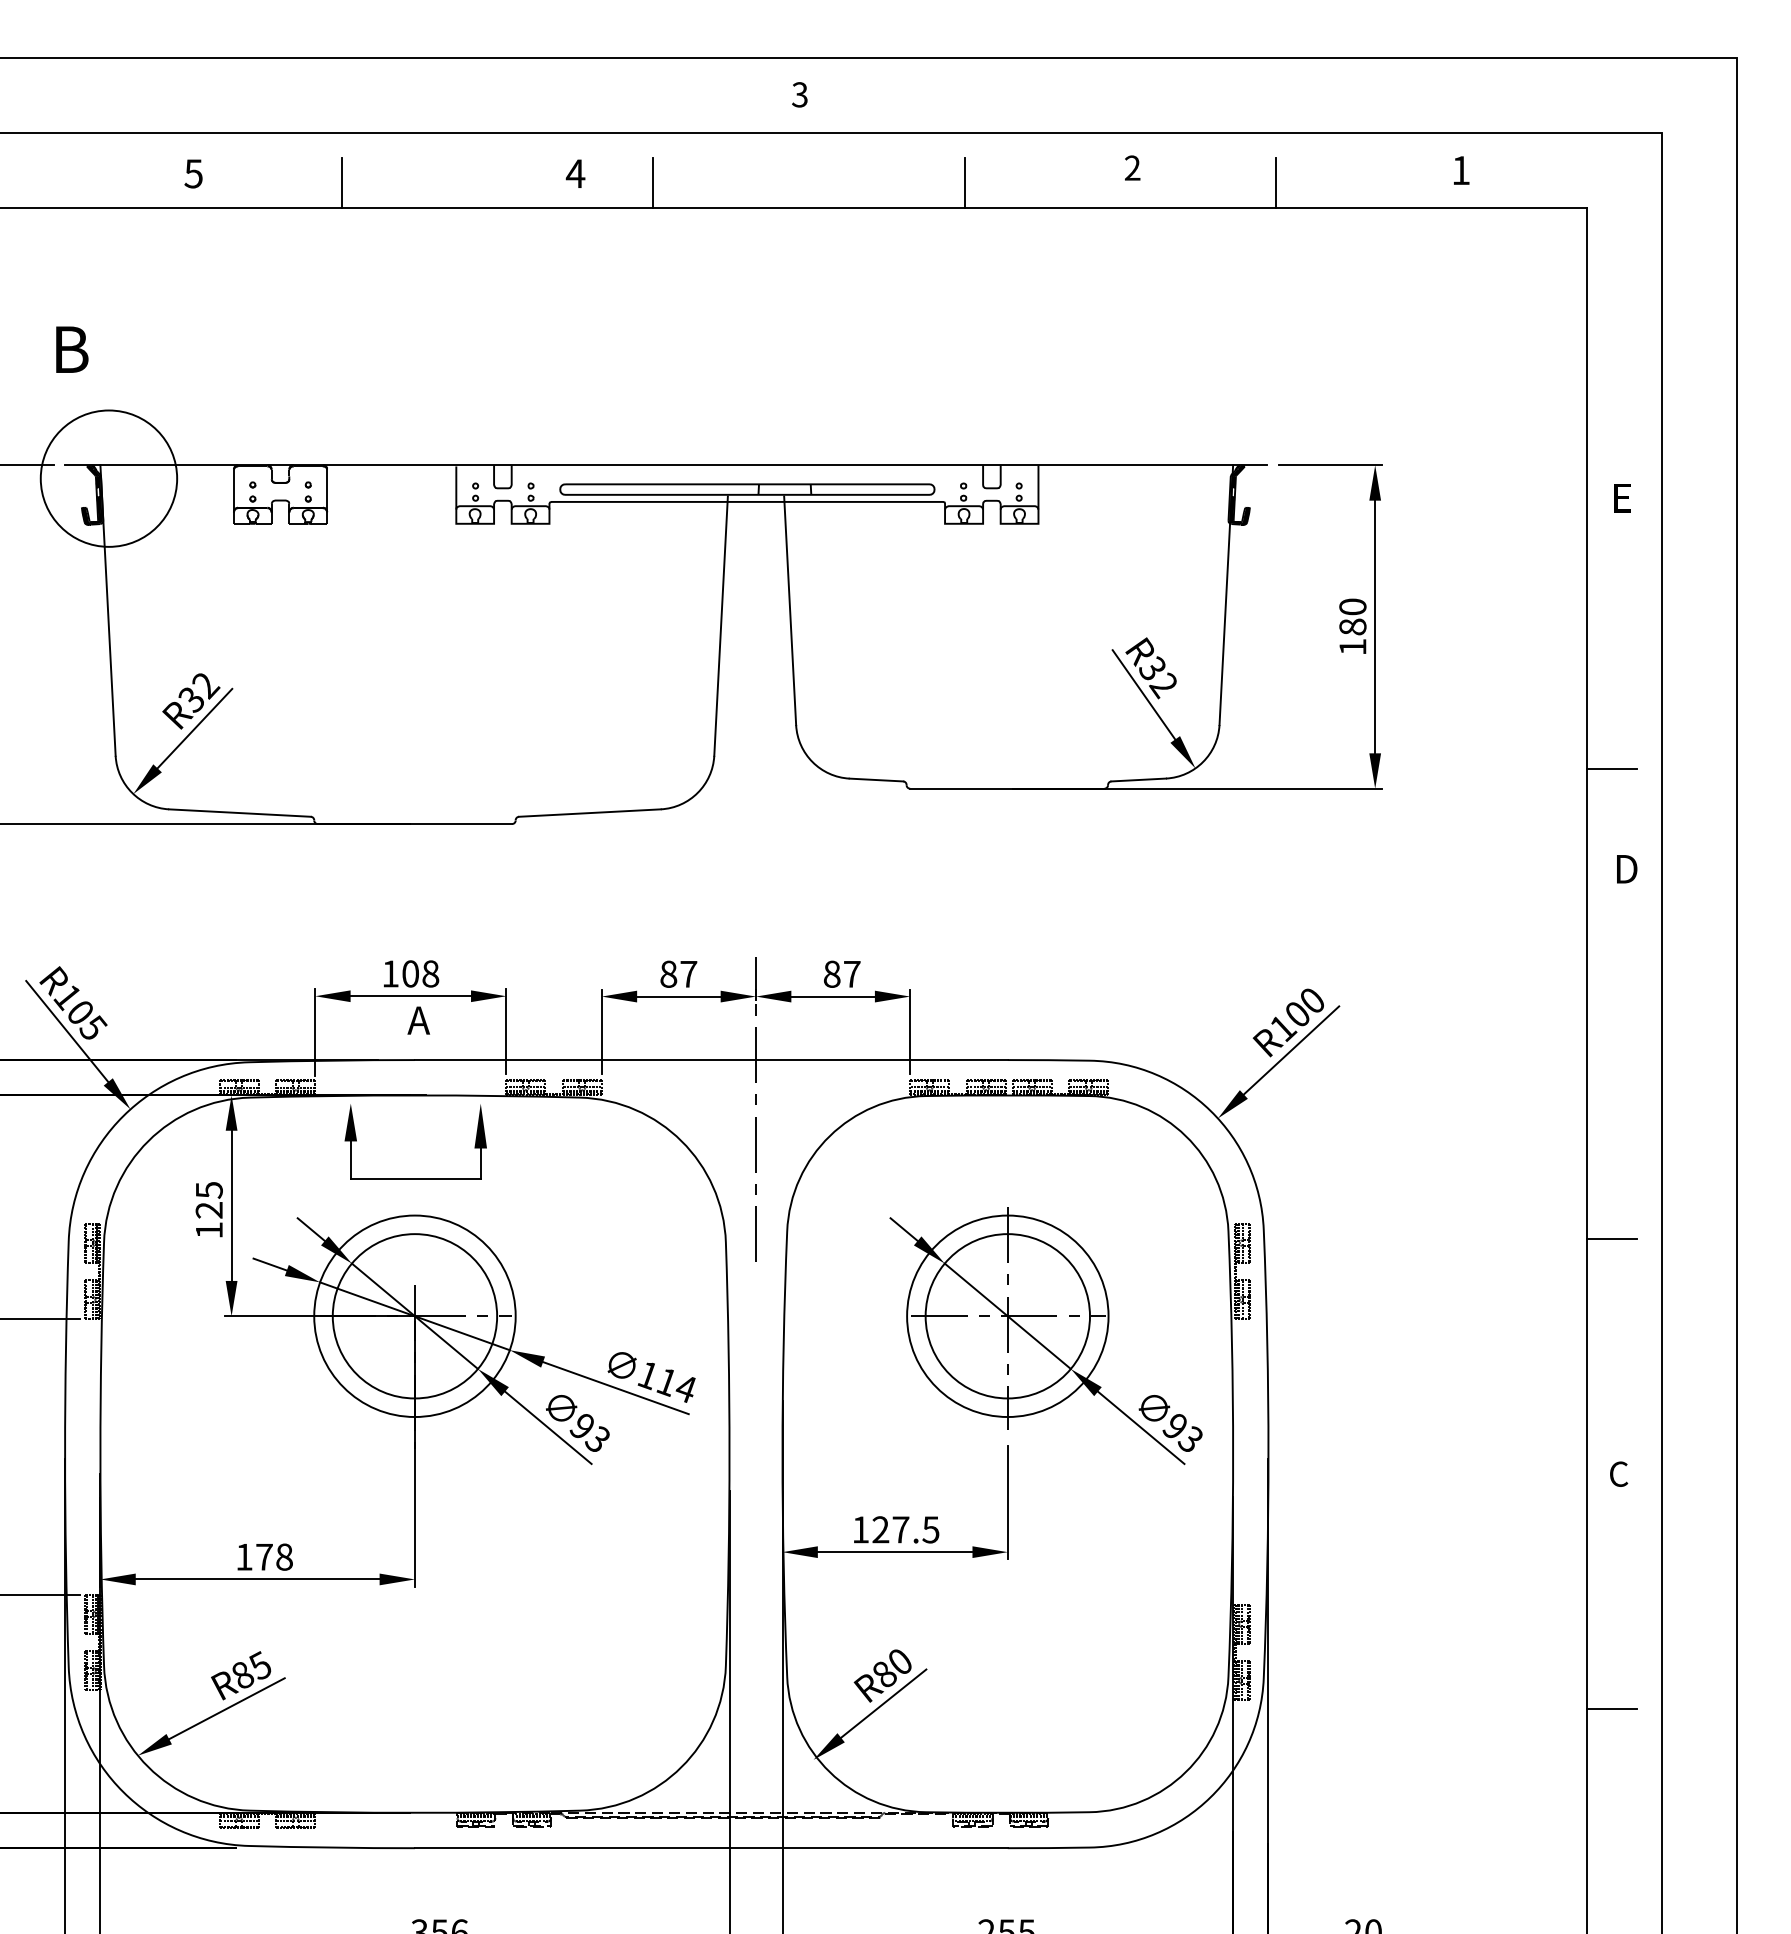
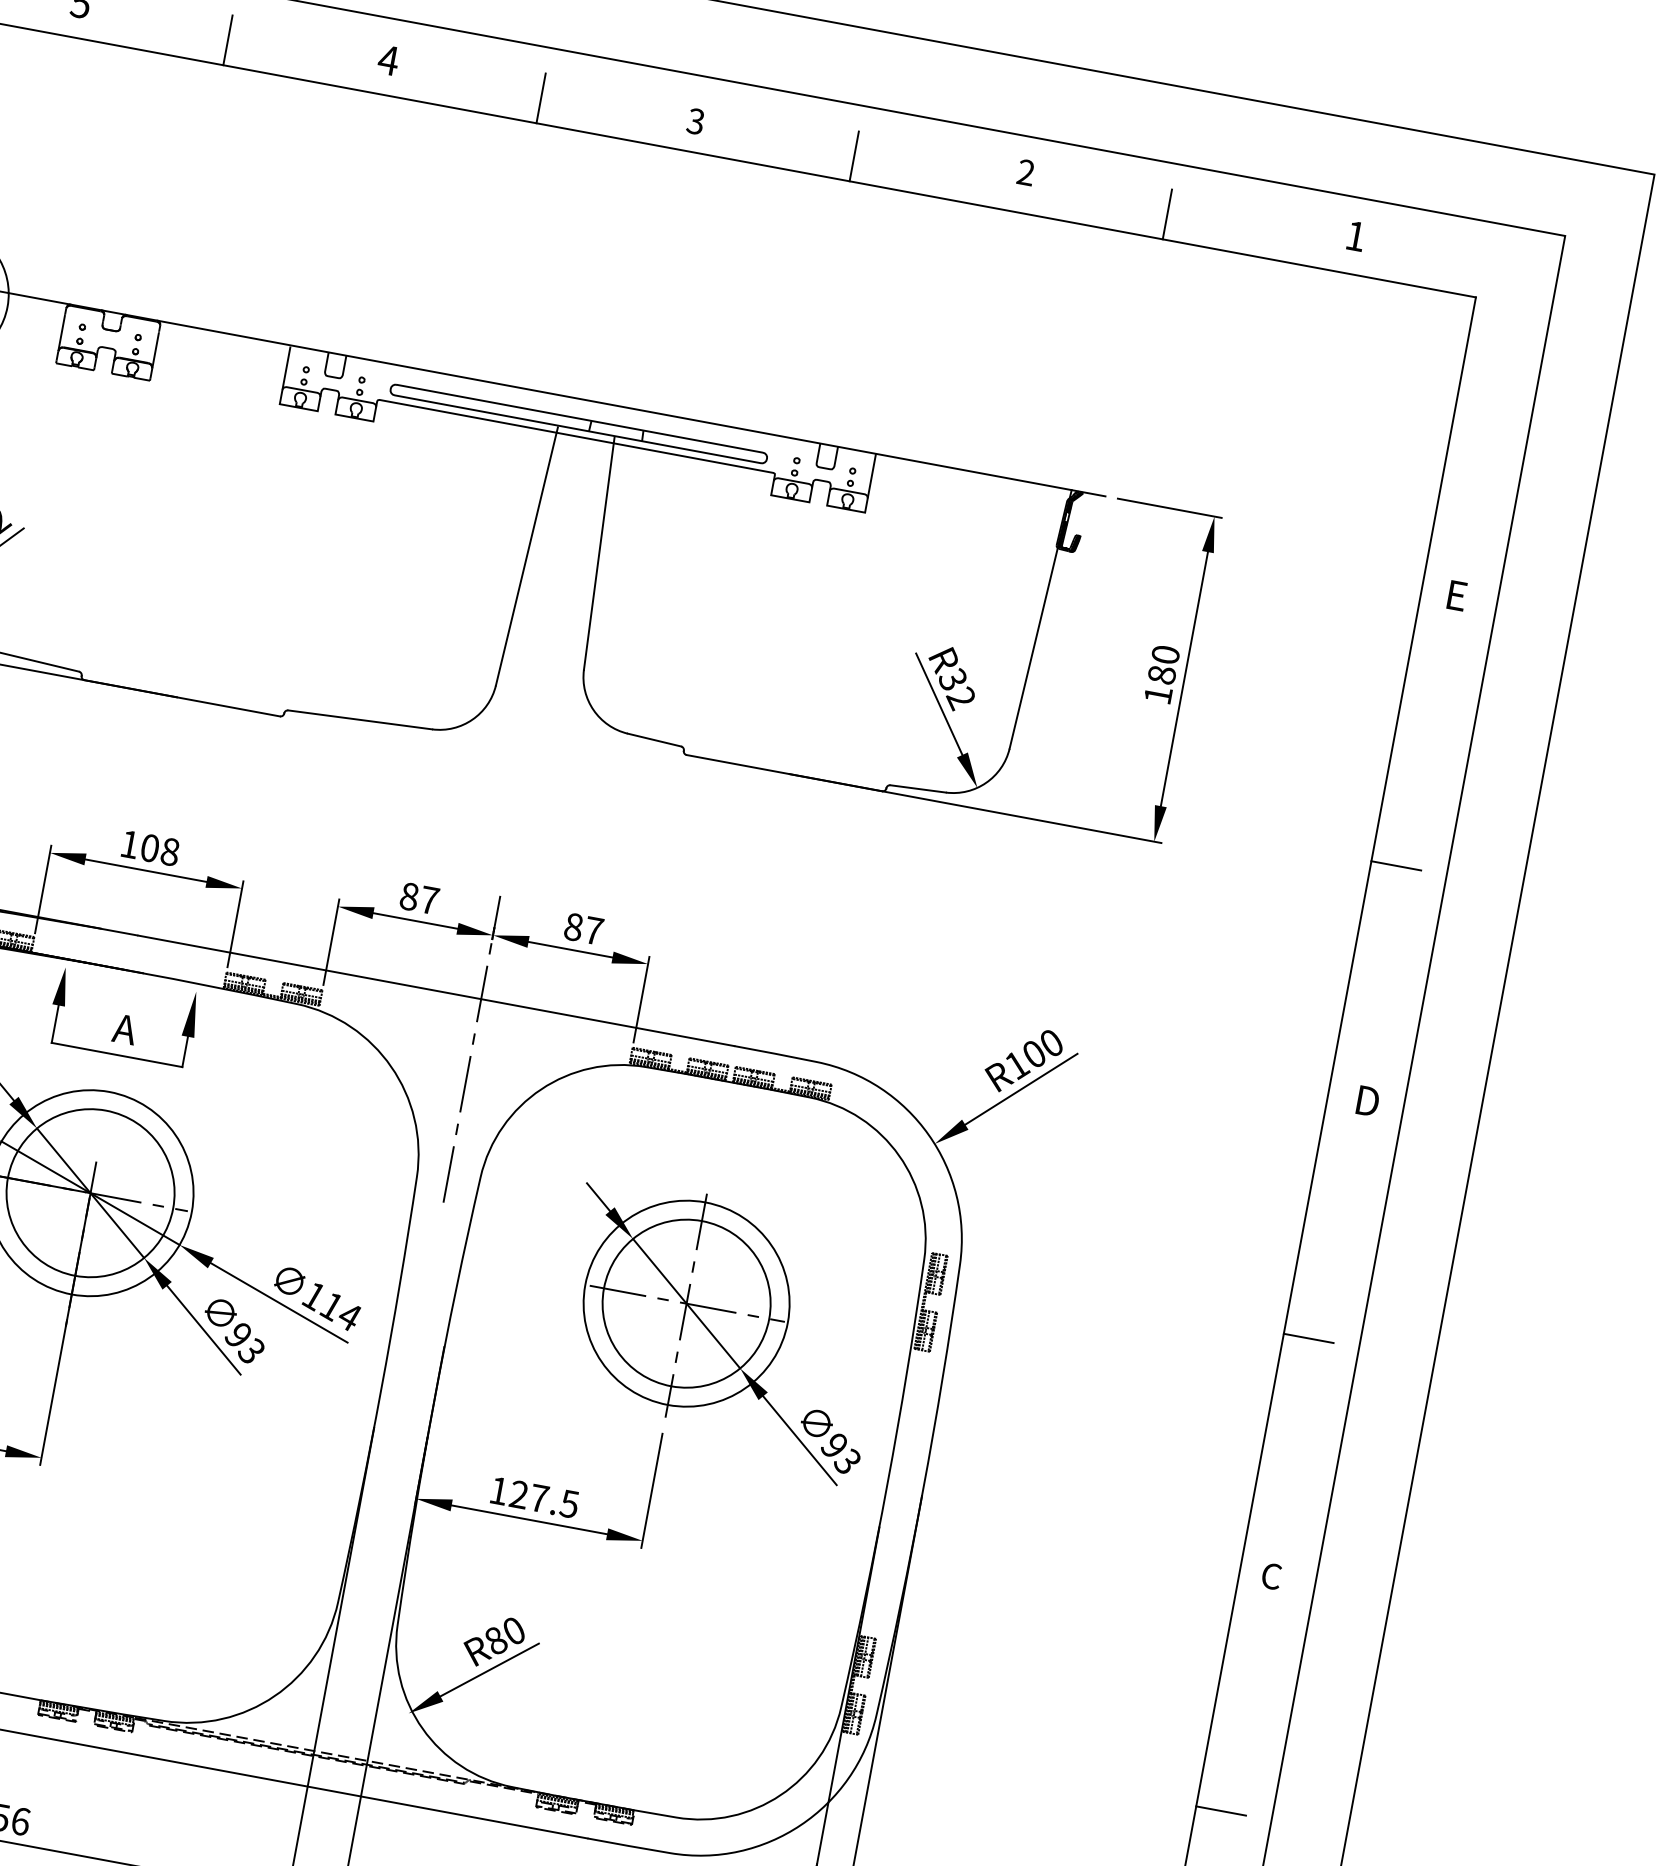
text: (799, 94) -> (695, 121), moved
text: (575, 173) -> (388, 60), moved
text: (1627, 869) -> (1368, 1101), moved
text: (418, 1020) -> (124, 1029), moved

